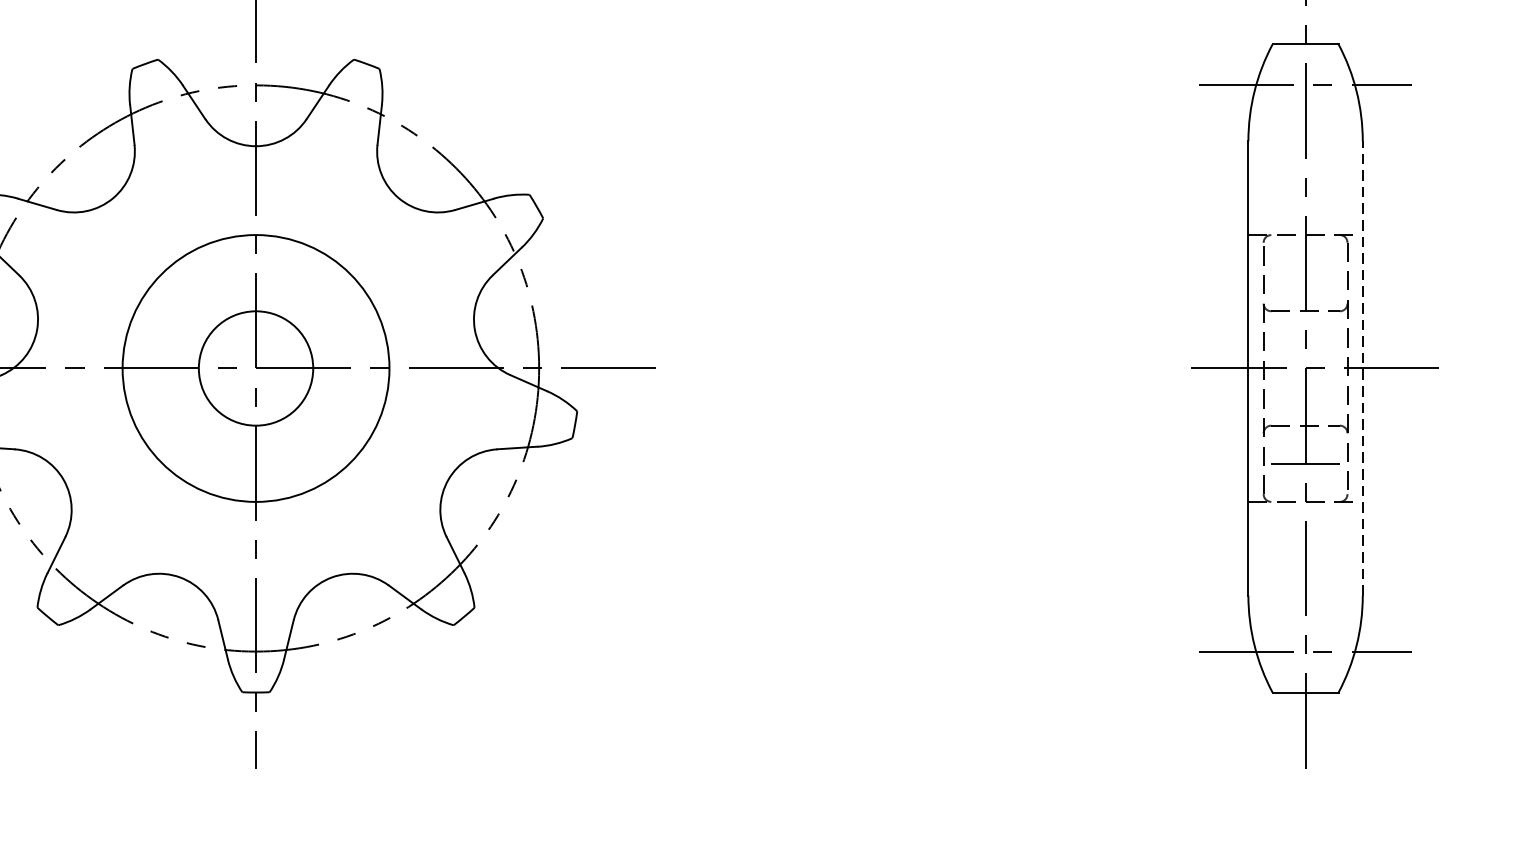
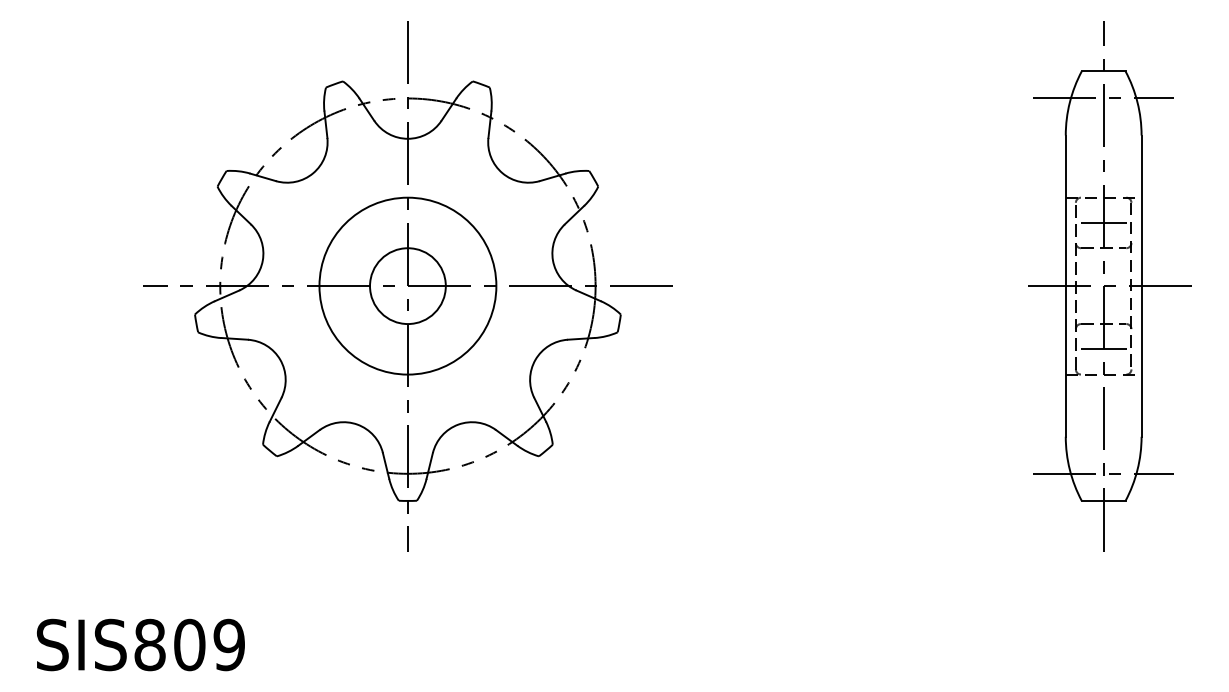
line: (1305, 272) -> (1103, 222), added
line: (1362, 369) -> (1141, 286), dashed -> solid

